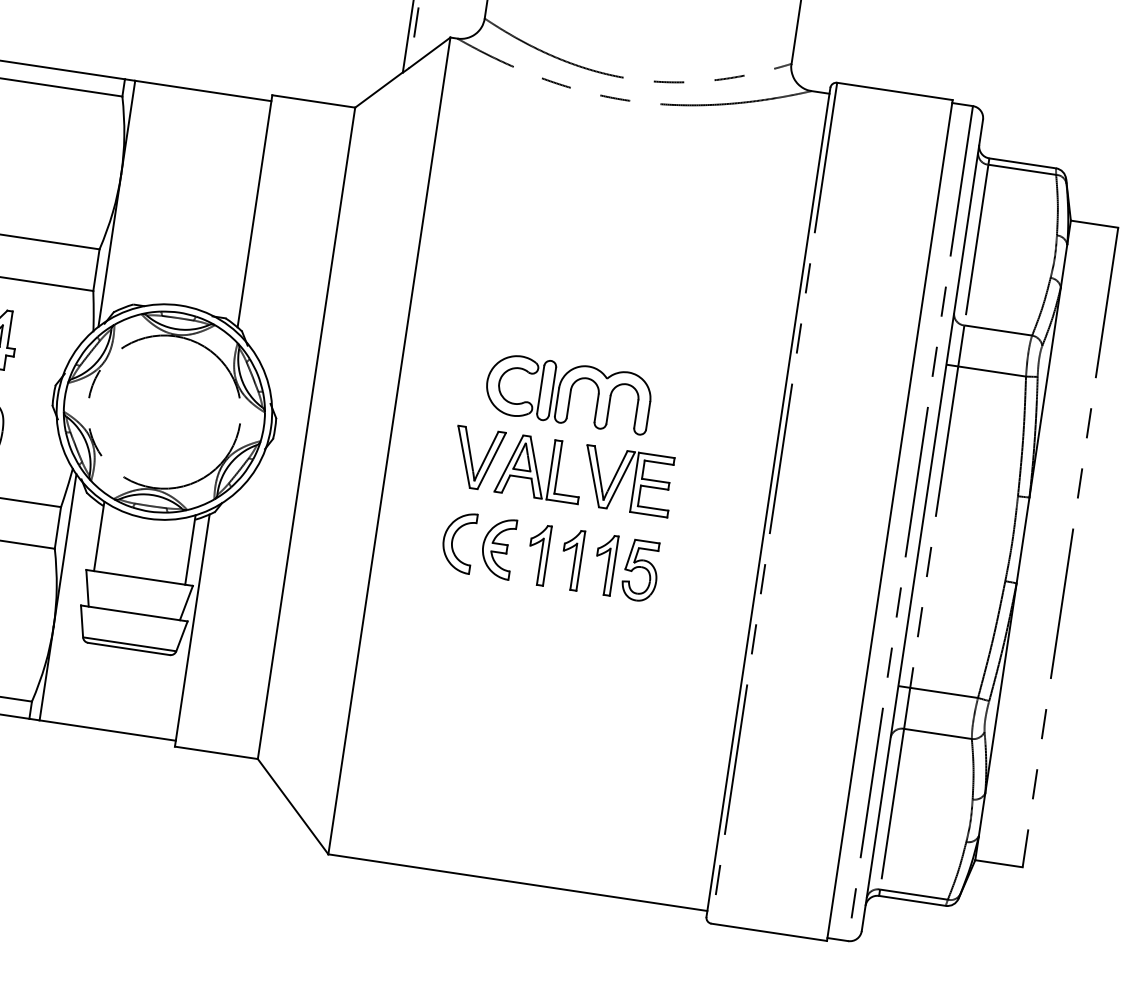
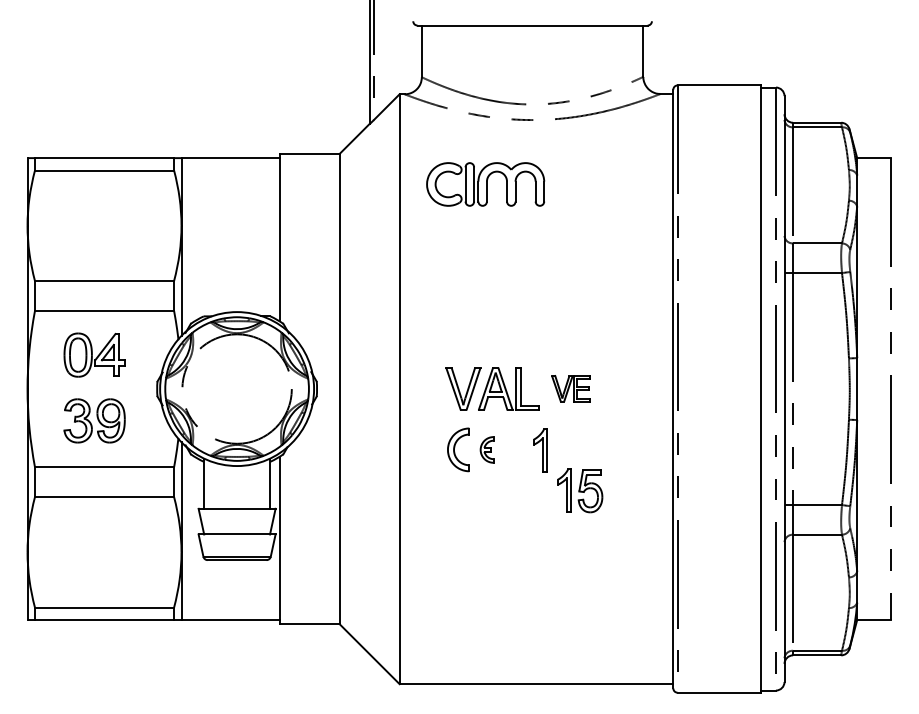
part: (568, 393) -> (485, 184), moved
part: (626, 480) -> (570, 388), size x0.6
part: (497, 547) -> (486, 449), size x0.6
part: (538, 554) -> (516, 450), removed
part: (627, 568) -> (580, 490), moved

